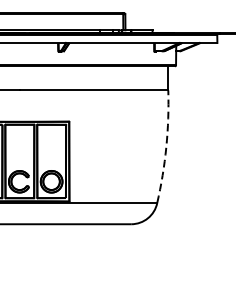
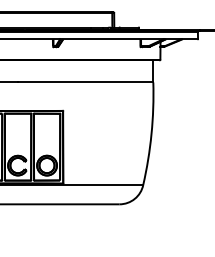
arc: (166, 147) -> (151, 134), dashed -> solid

